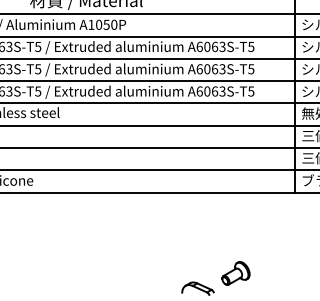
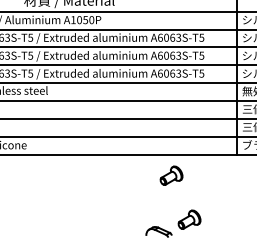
part: (213, 218) -> (171, 175), added

